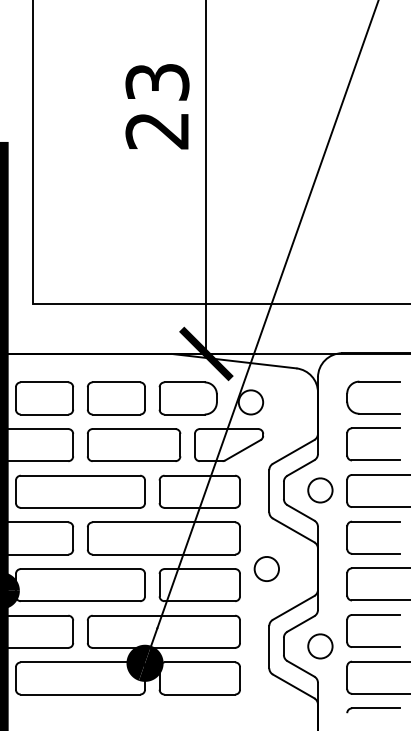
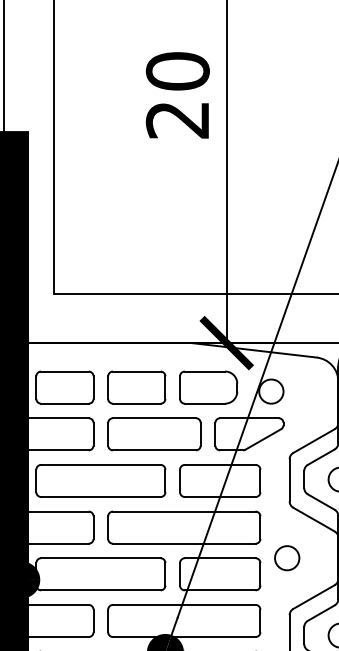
text: (157, 82) -> (177, 71), 23 -> 20

